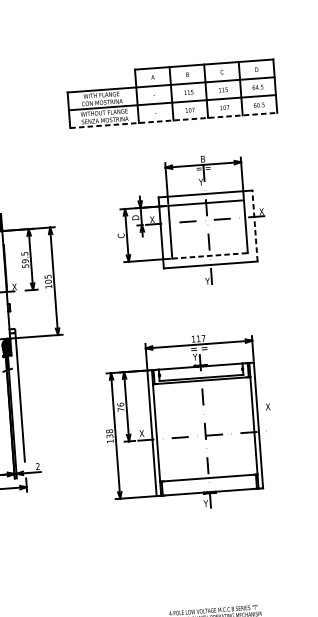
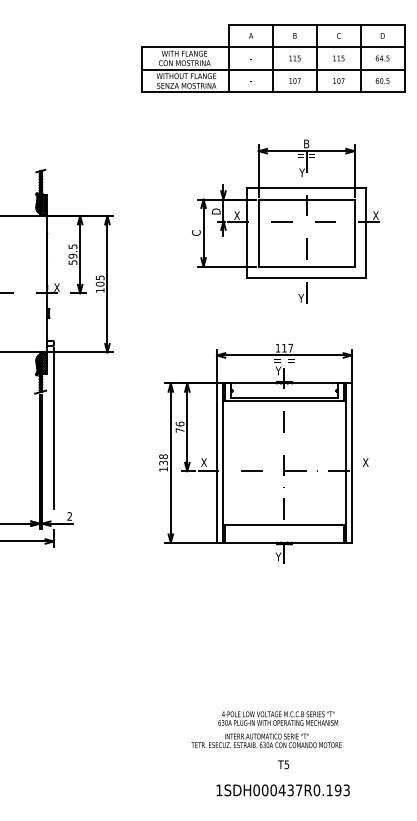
line: (173, 120) -> (273, 92), dashed -> solid
line: (255, 225) -> (366, 232), dashed -> solid
line: (209, 255) -> (306, 266), dashed -> solid
part: (181, 423) -> (255, 453), moved

